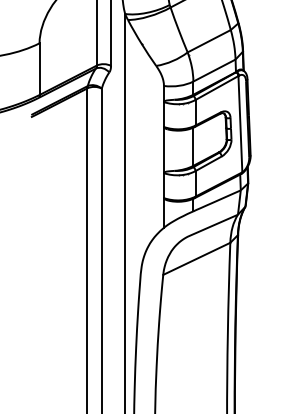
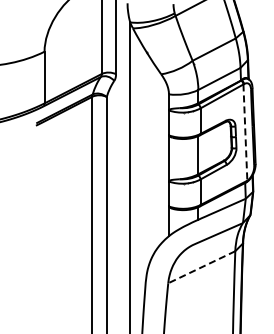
line: (240, 124) -> (245, 132), solid -> dashed
line: (196, 259) -> (201, 267), solid -> dashed

